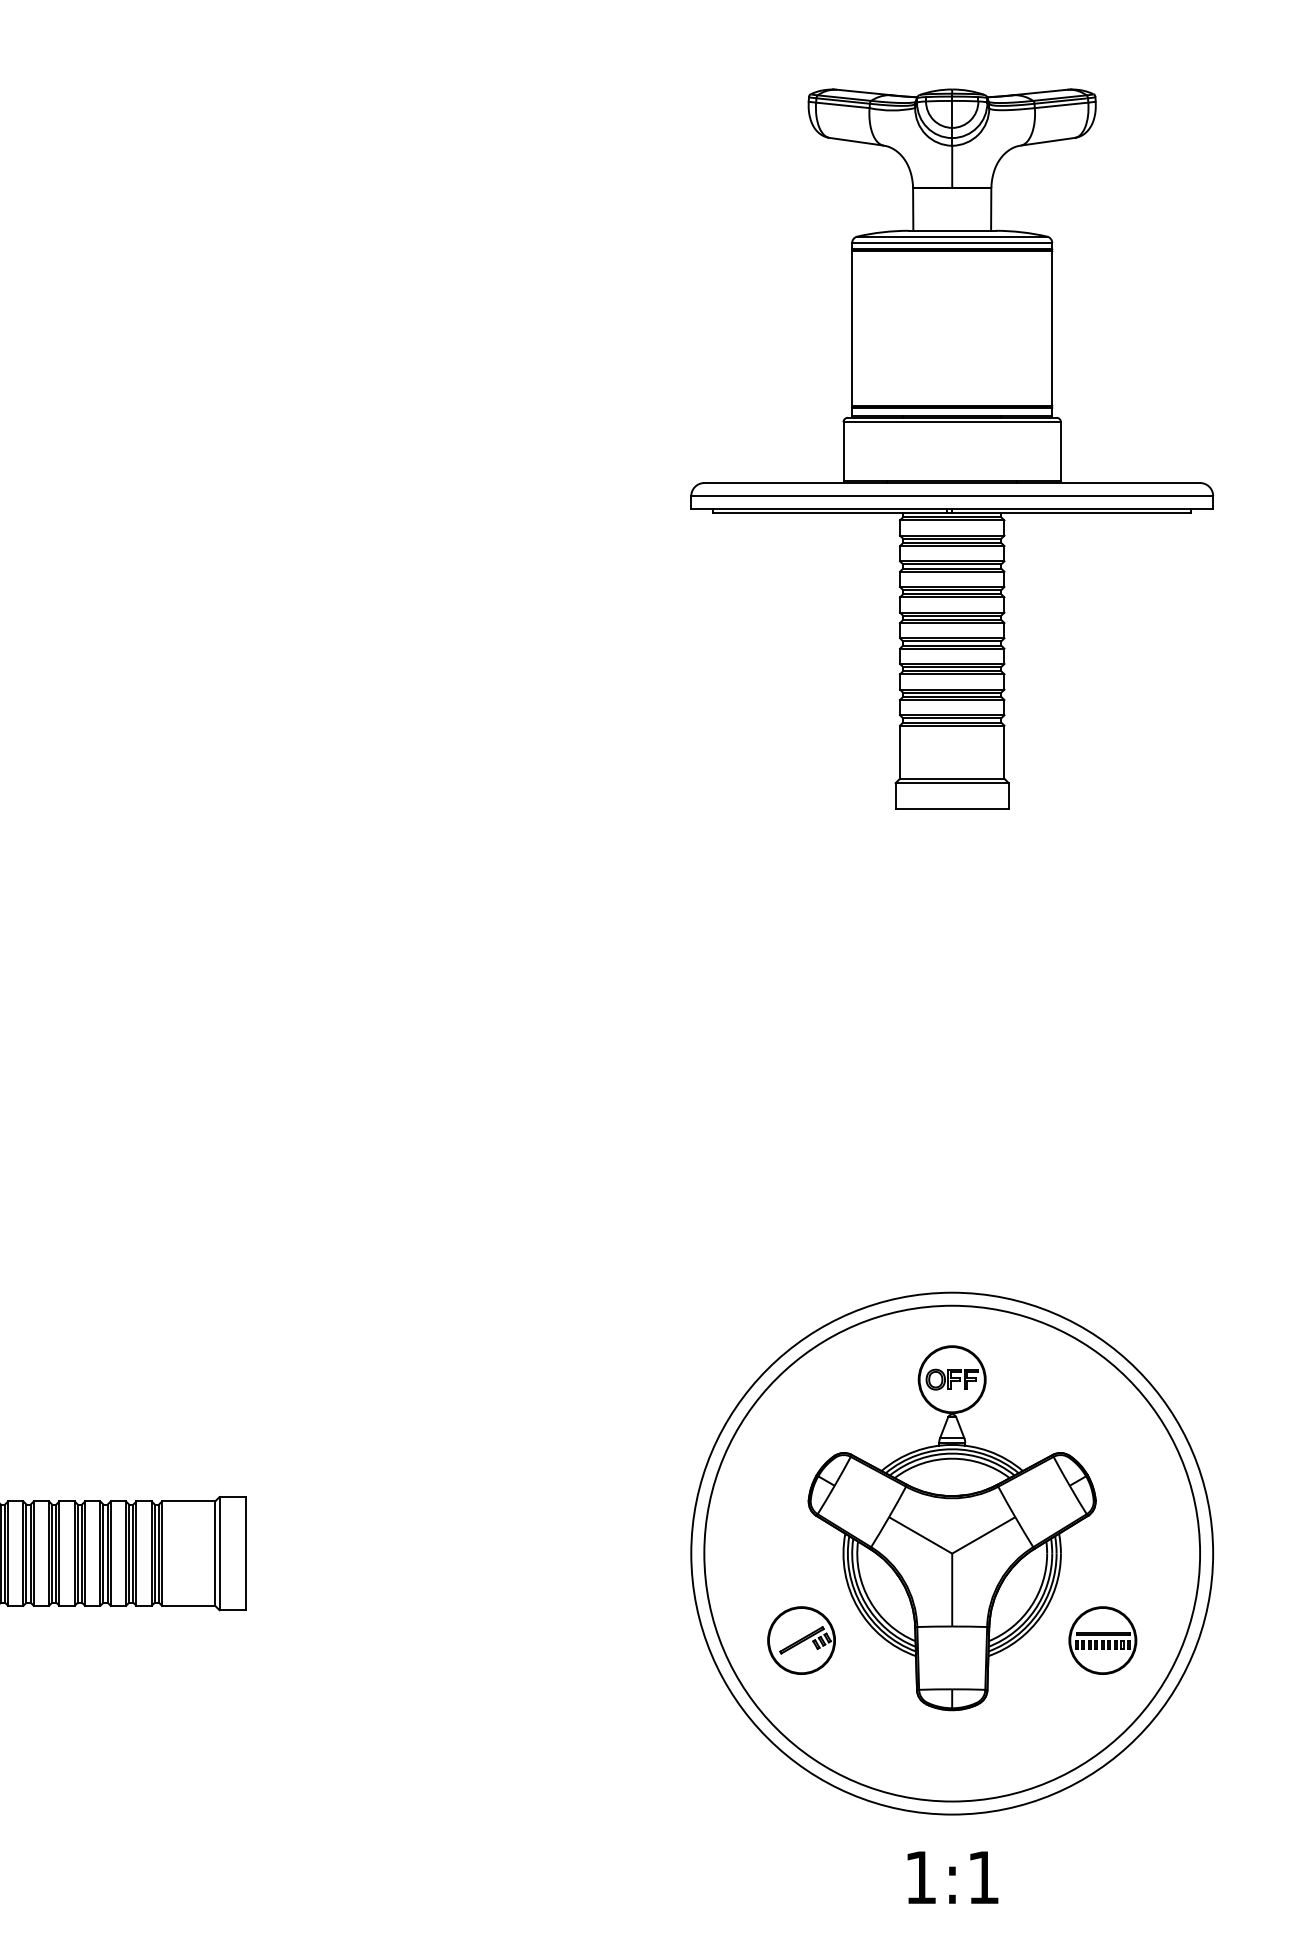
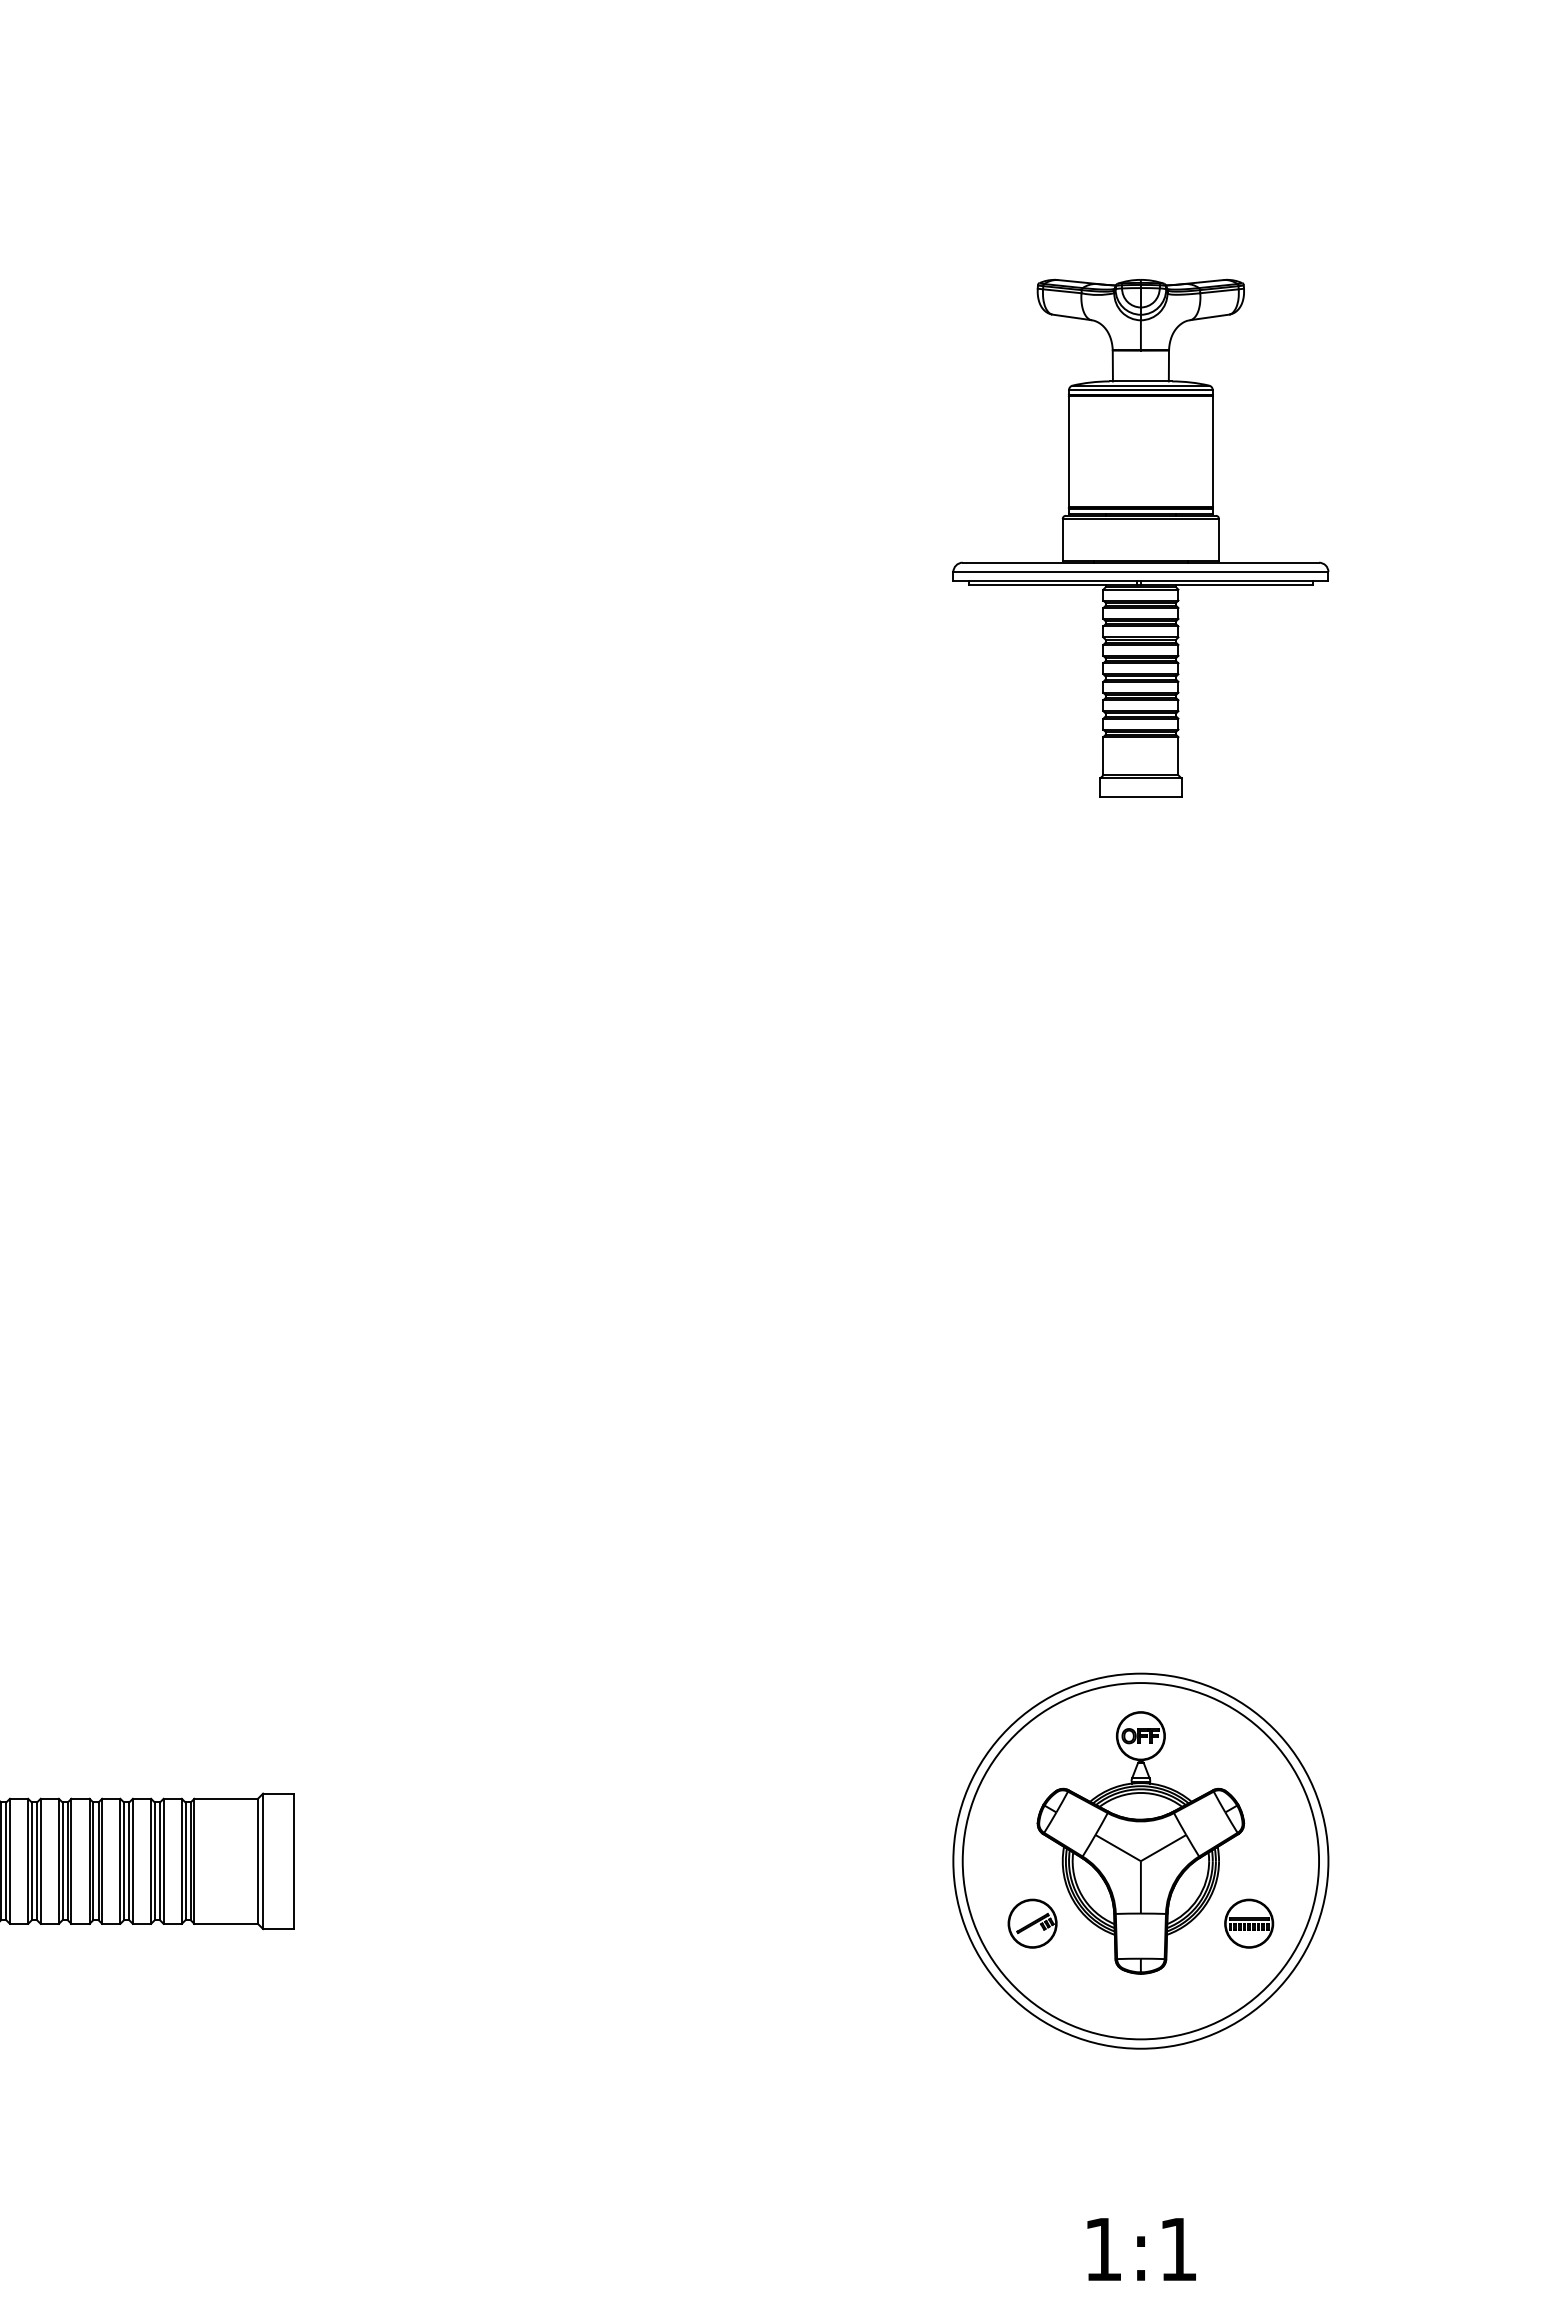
part: (951, 449) -> (1140, 538), size x0.6
part: (951, 1552) -> (1140, 1860), size x0.6

